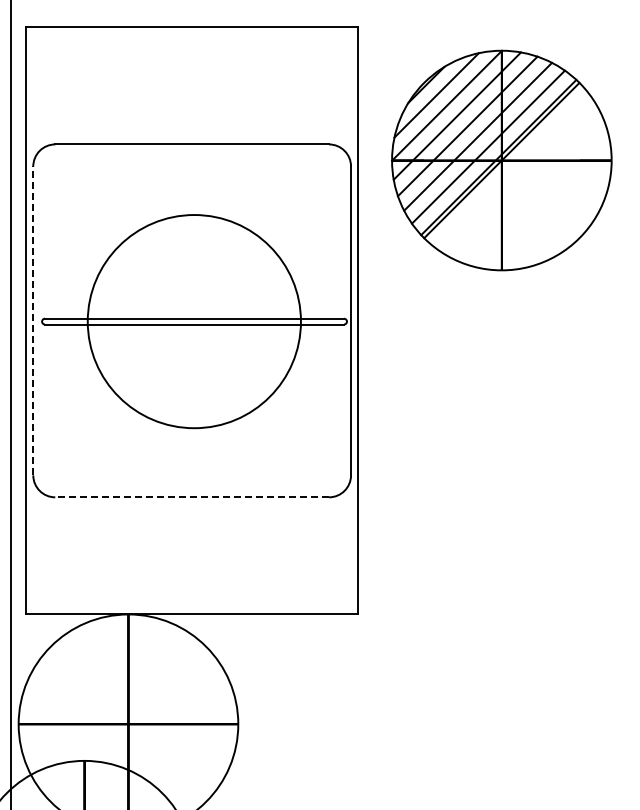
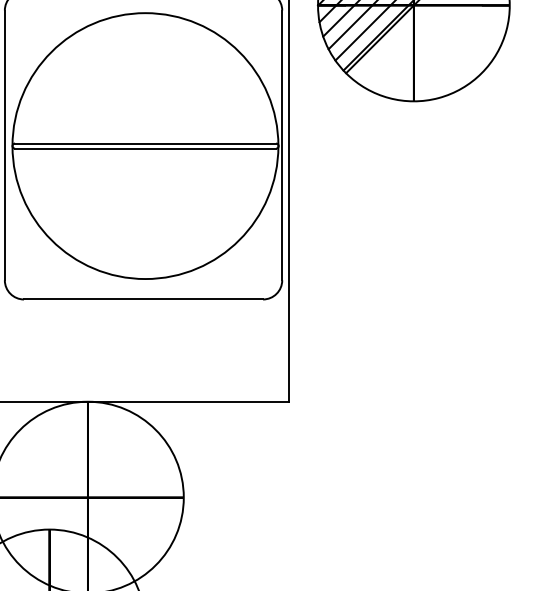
line: (33, 320) -> (5, 145), dashed -> solid
circle: (194, 321) -> (145, 145), size x1.43
line: (192, 497) -> (143, 299), dashed -> solid

